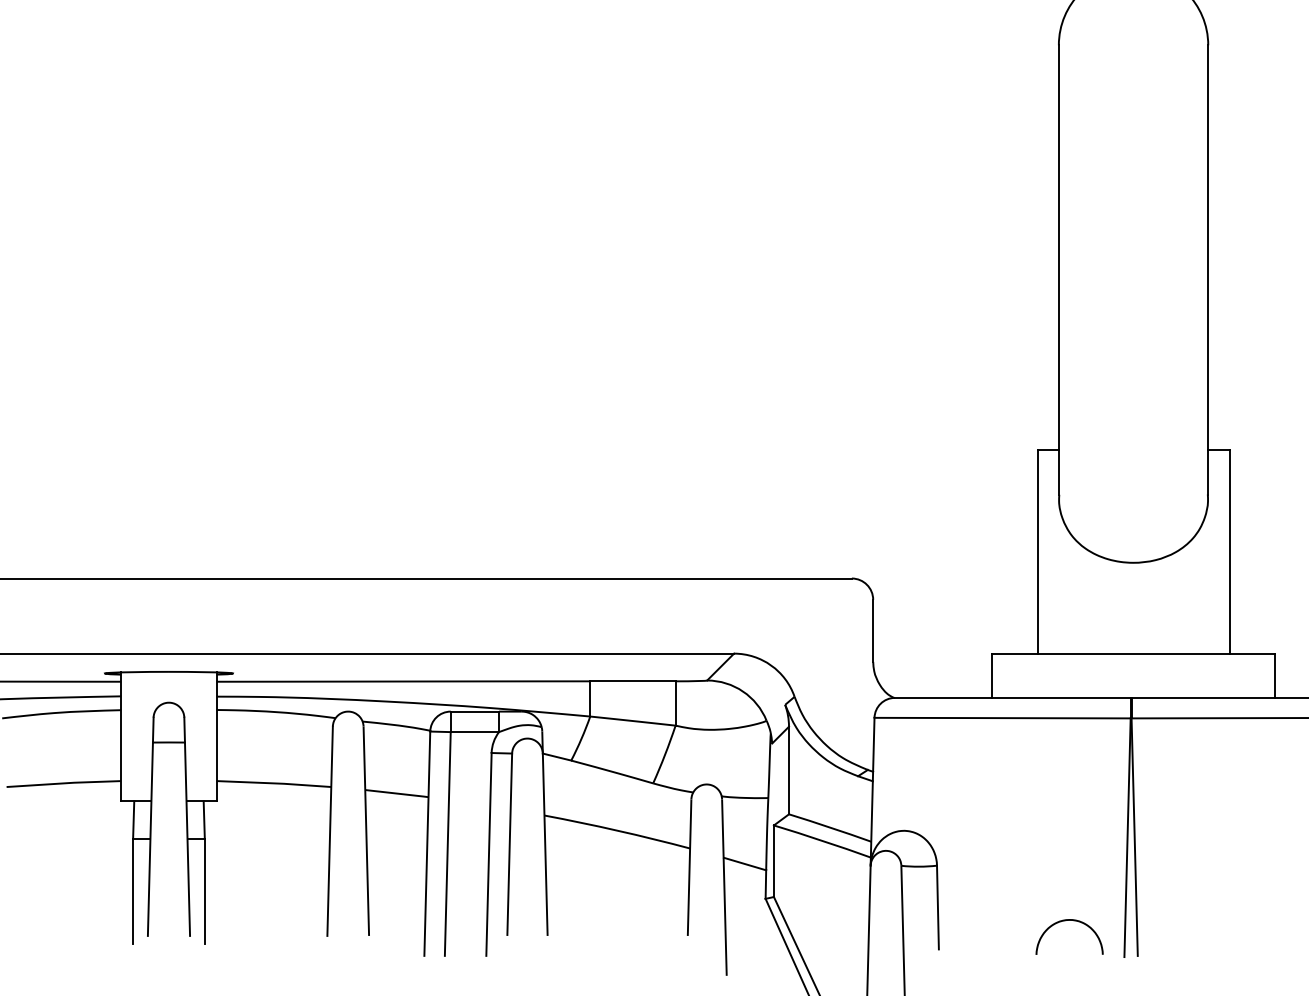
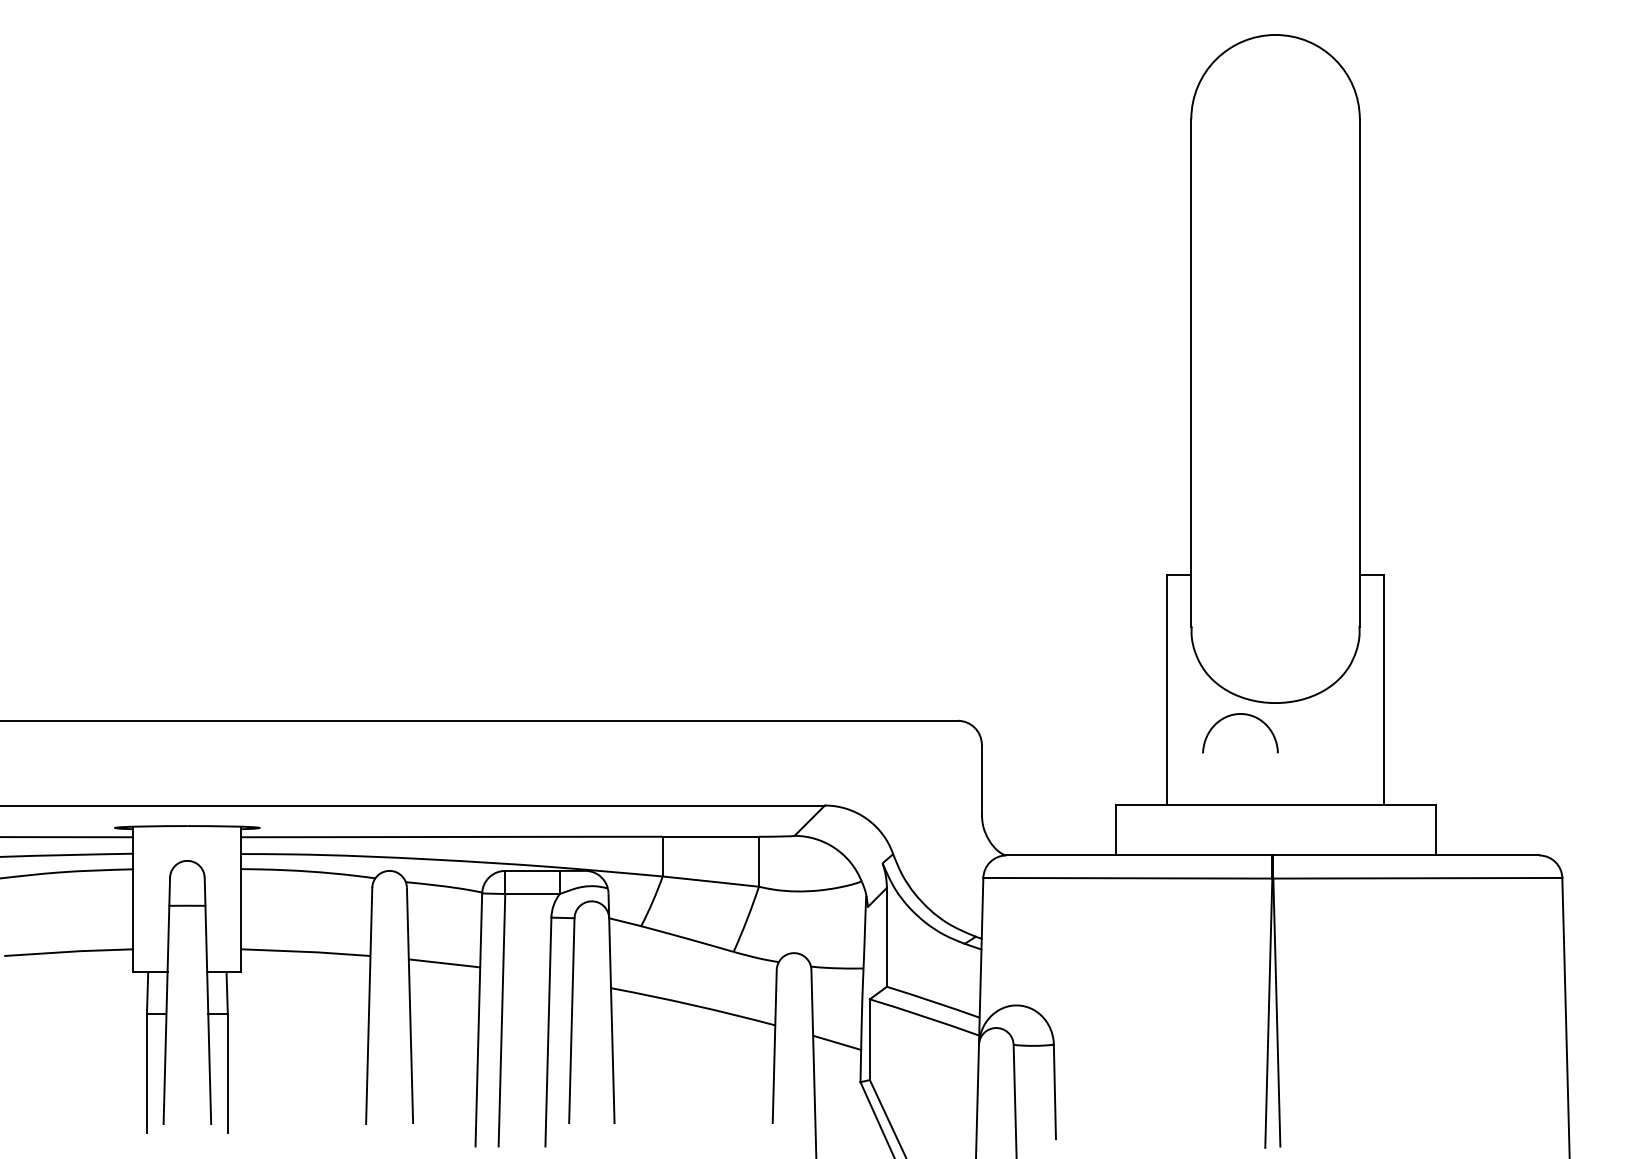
curve: (1066, 921) -> (1236, 715), moved

